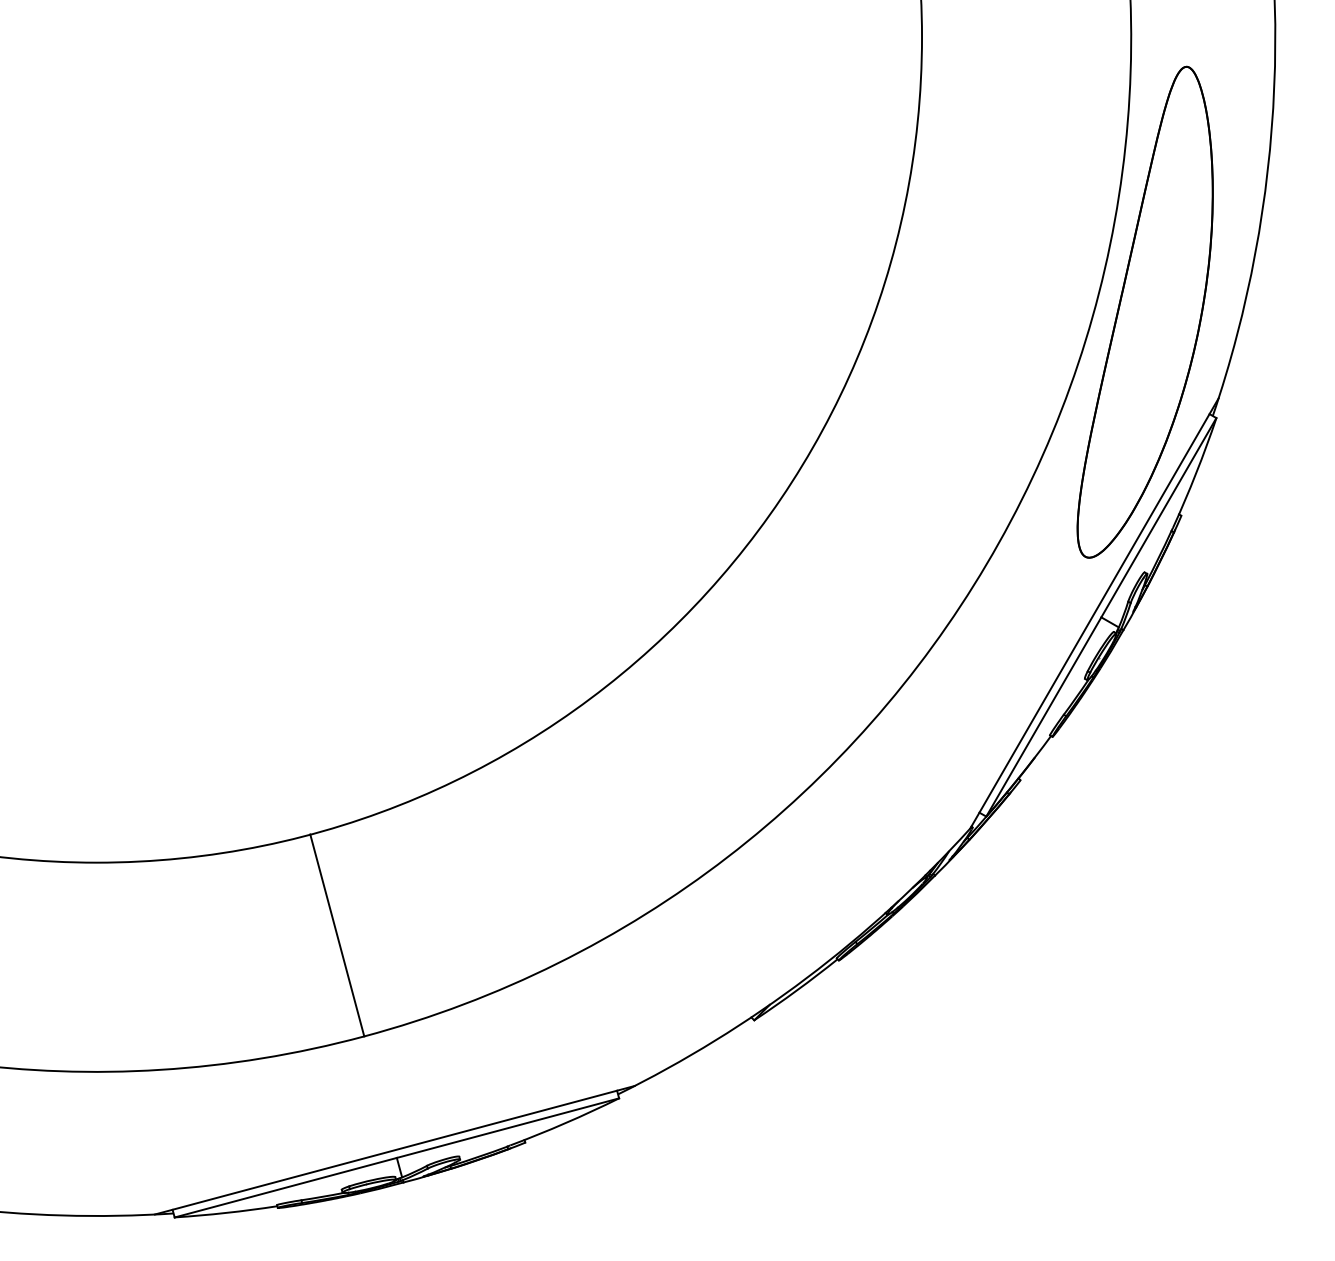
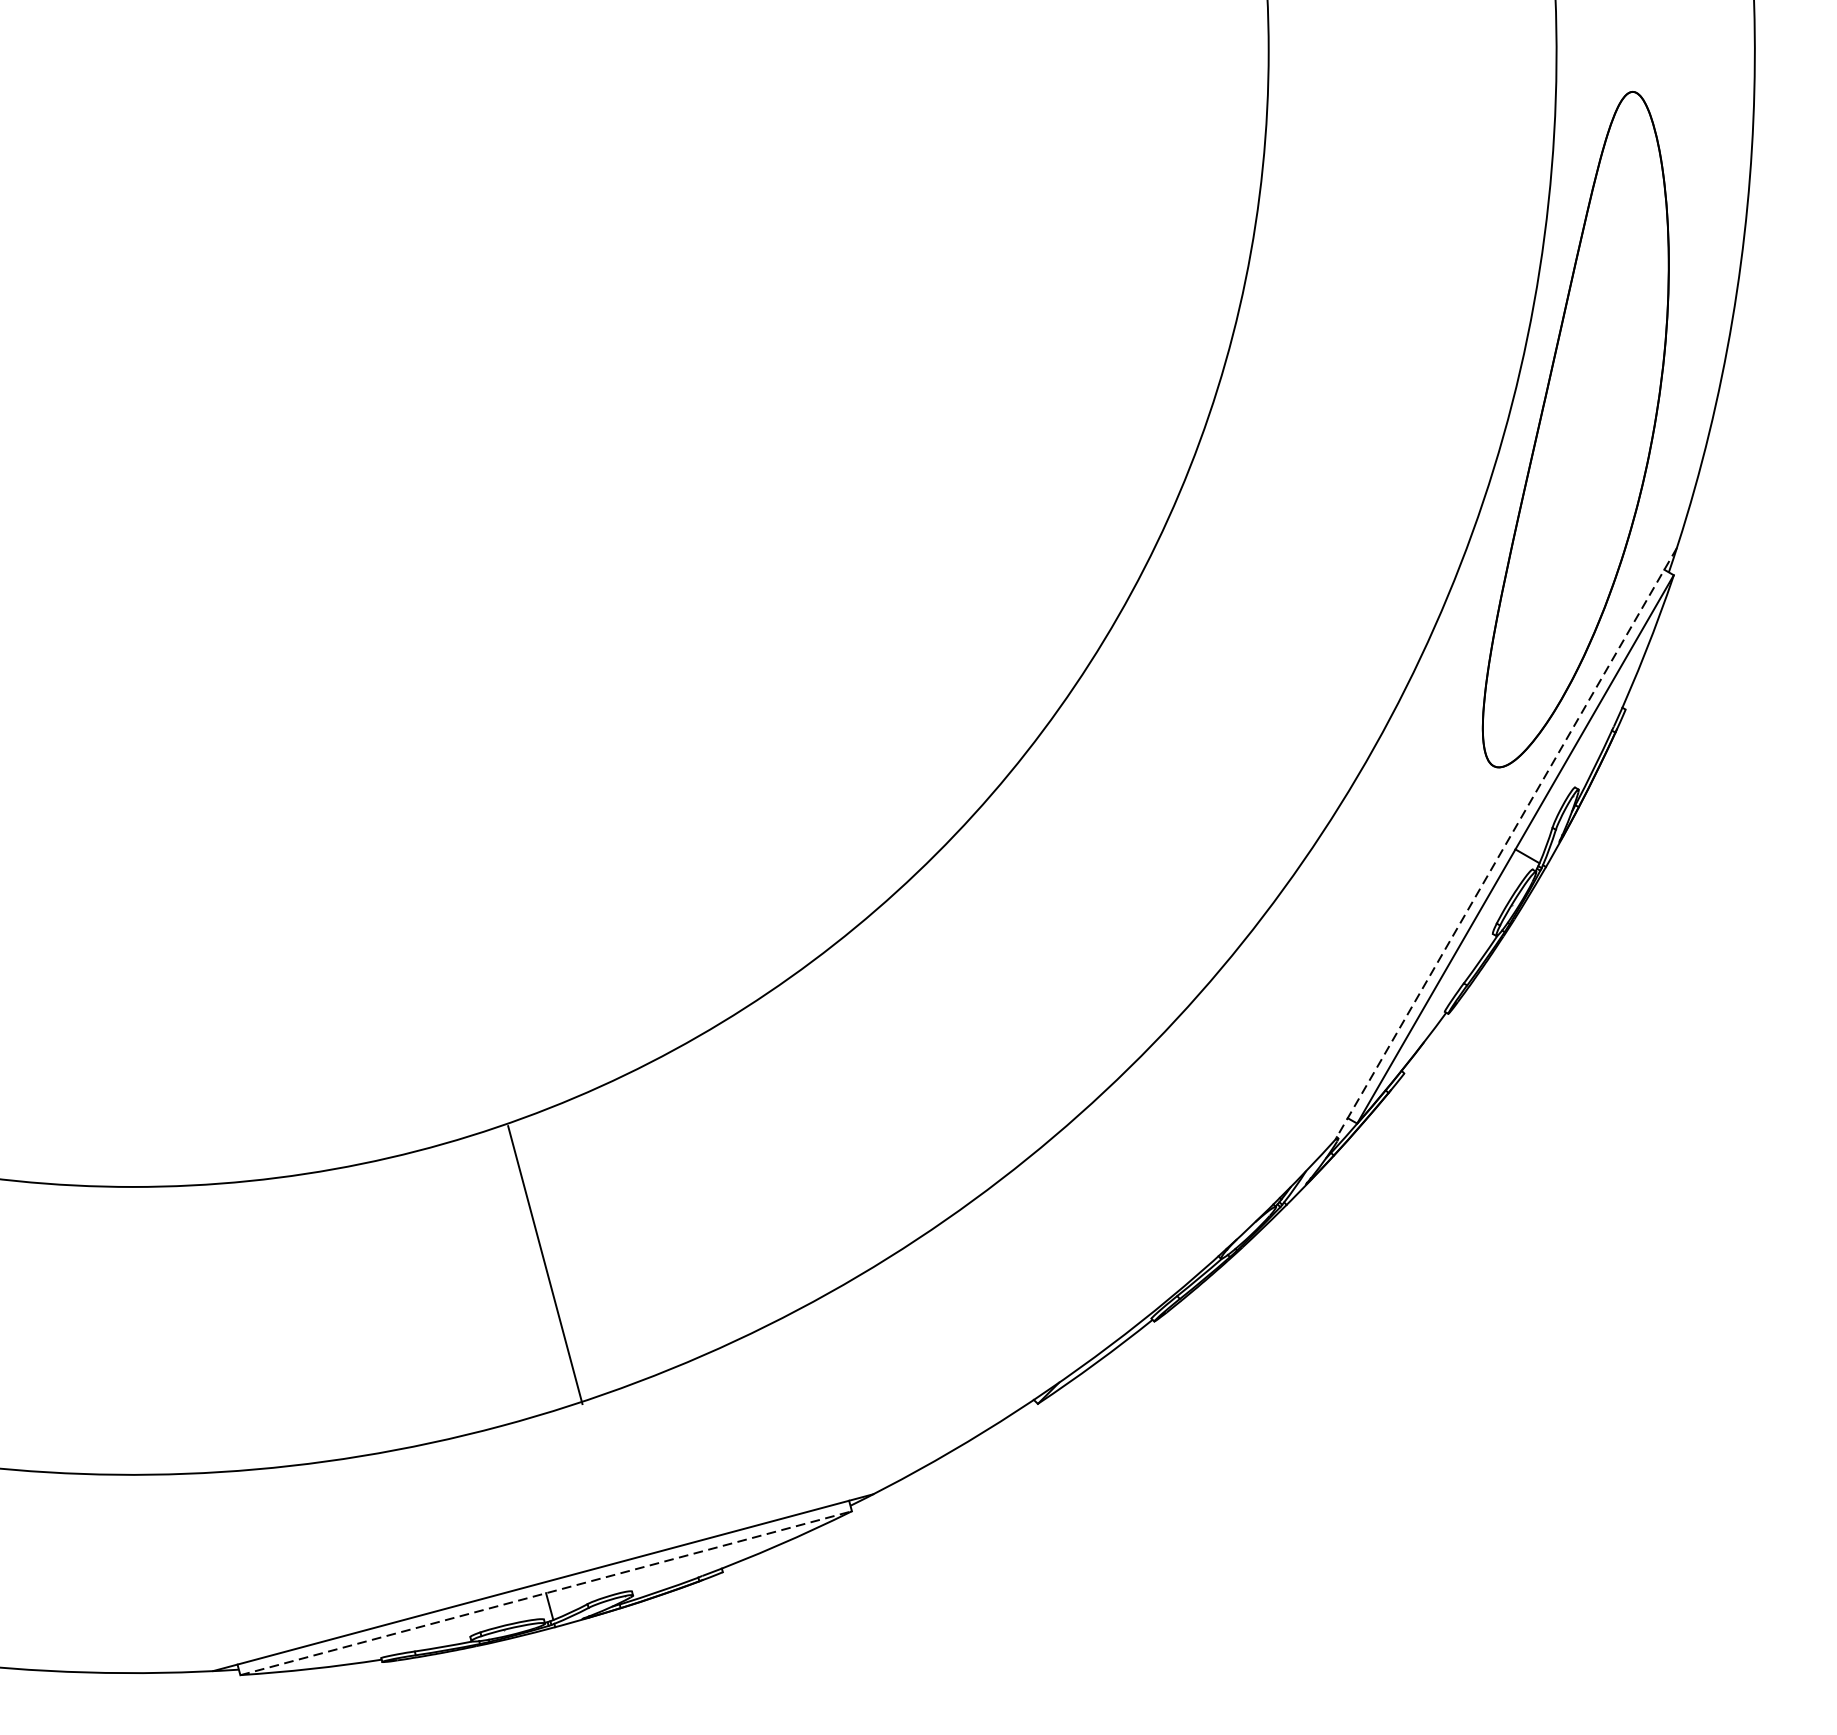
line: (1094, 613) -> (1506, 844), solid -> dashed
line: (337, 935) -> (545, 1265), moved
line: (397, 1157) -> (546, 1592), solid -> dashed

